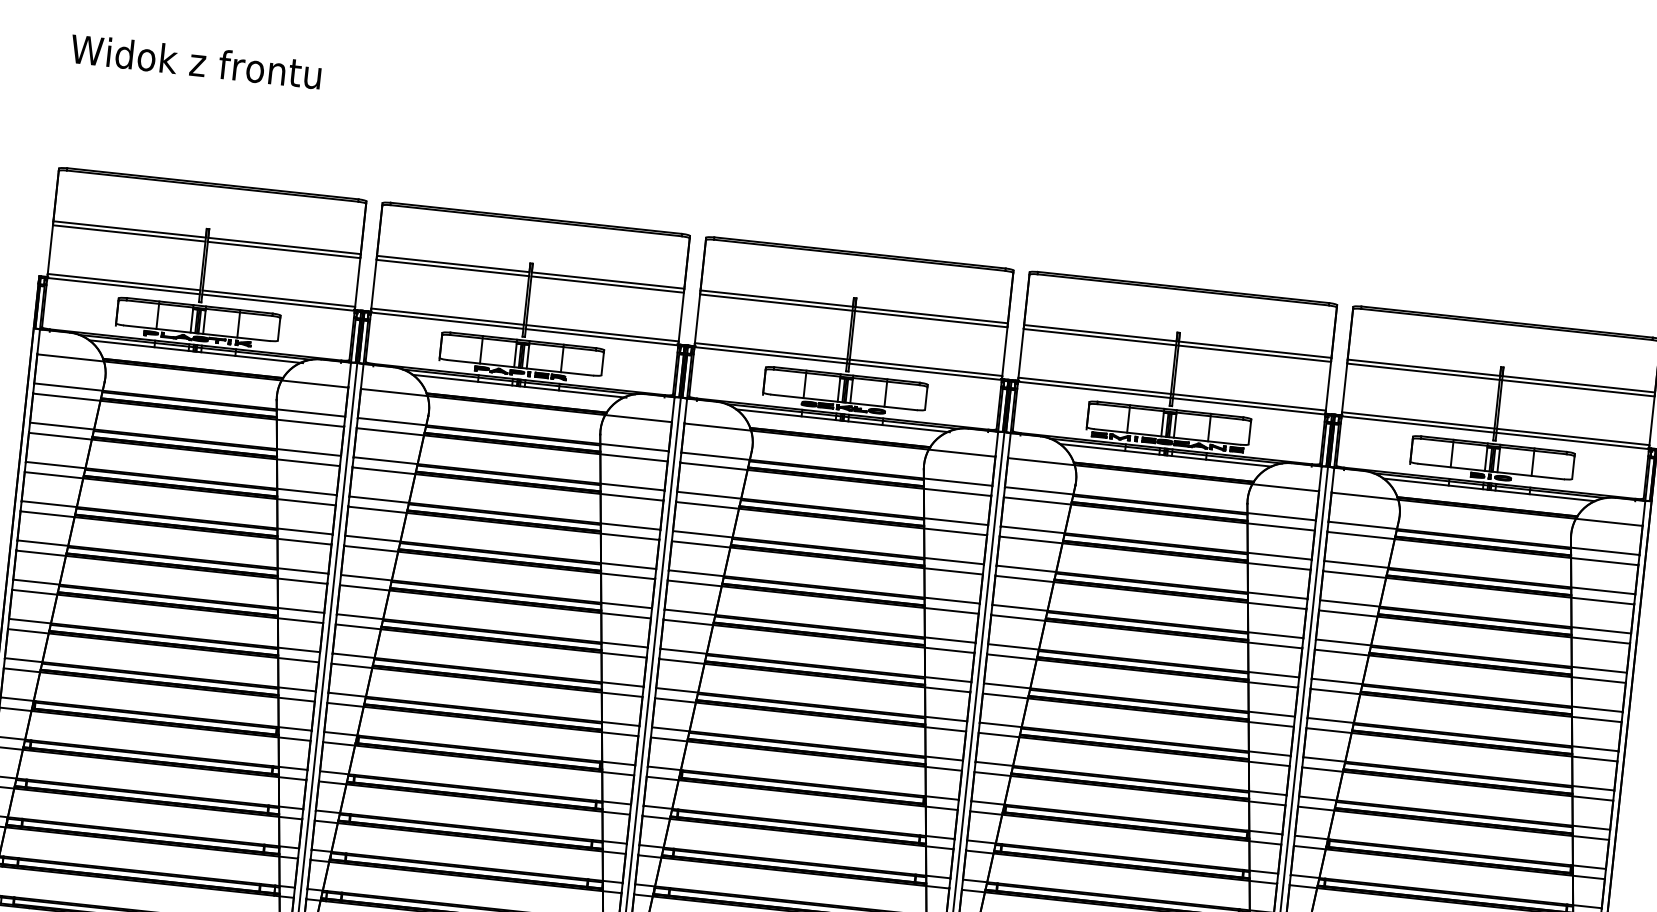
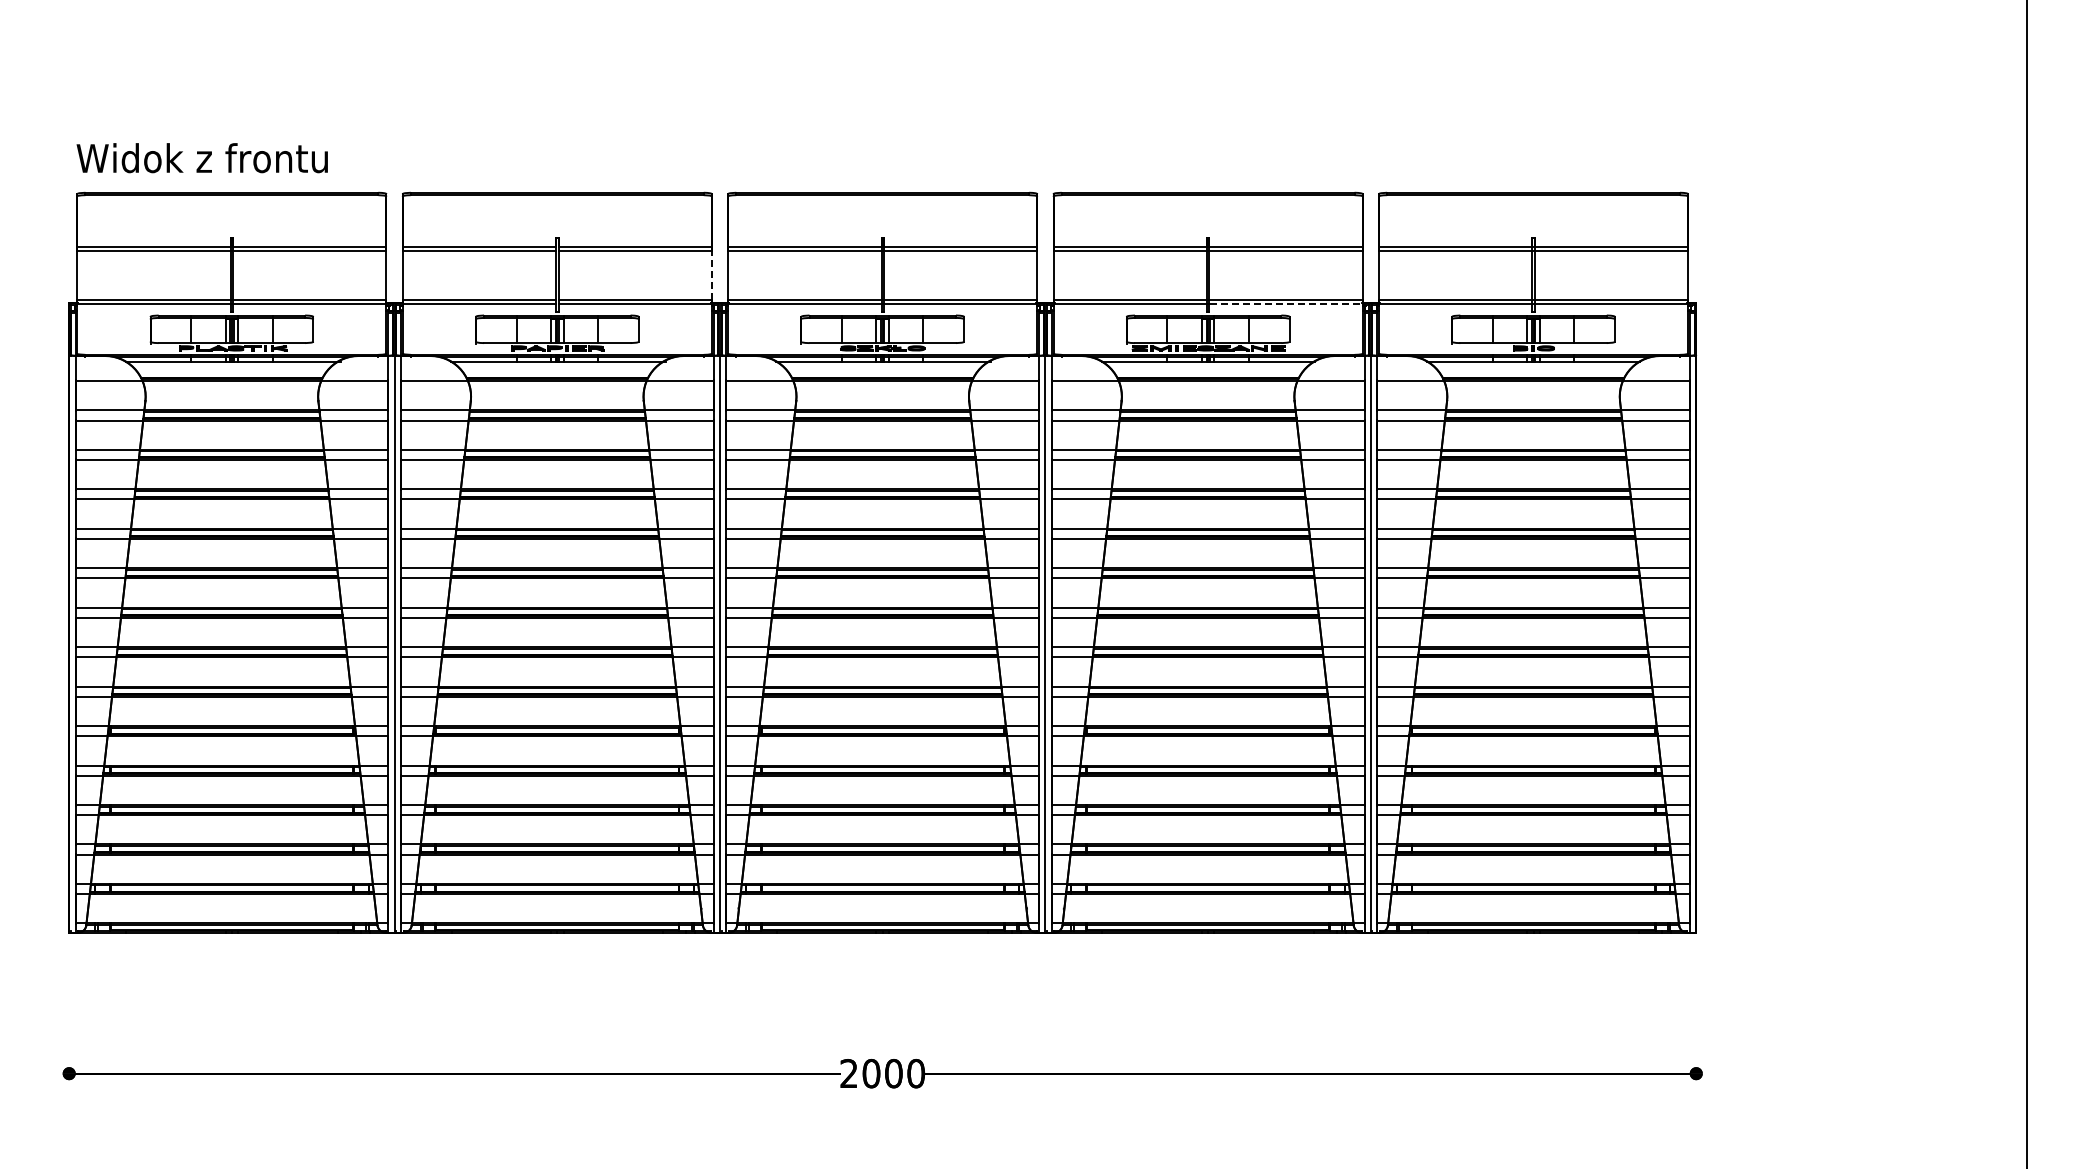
text: (195, 61) -> (201, 158), moved
line: (680, 316) -> (711, 275), solid -> dashed
line: (1249, 406) -> (1286, 304), solid -> dashed

